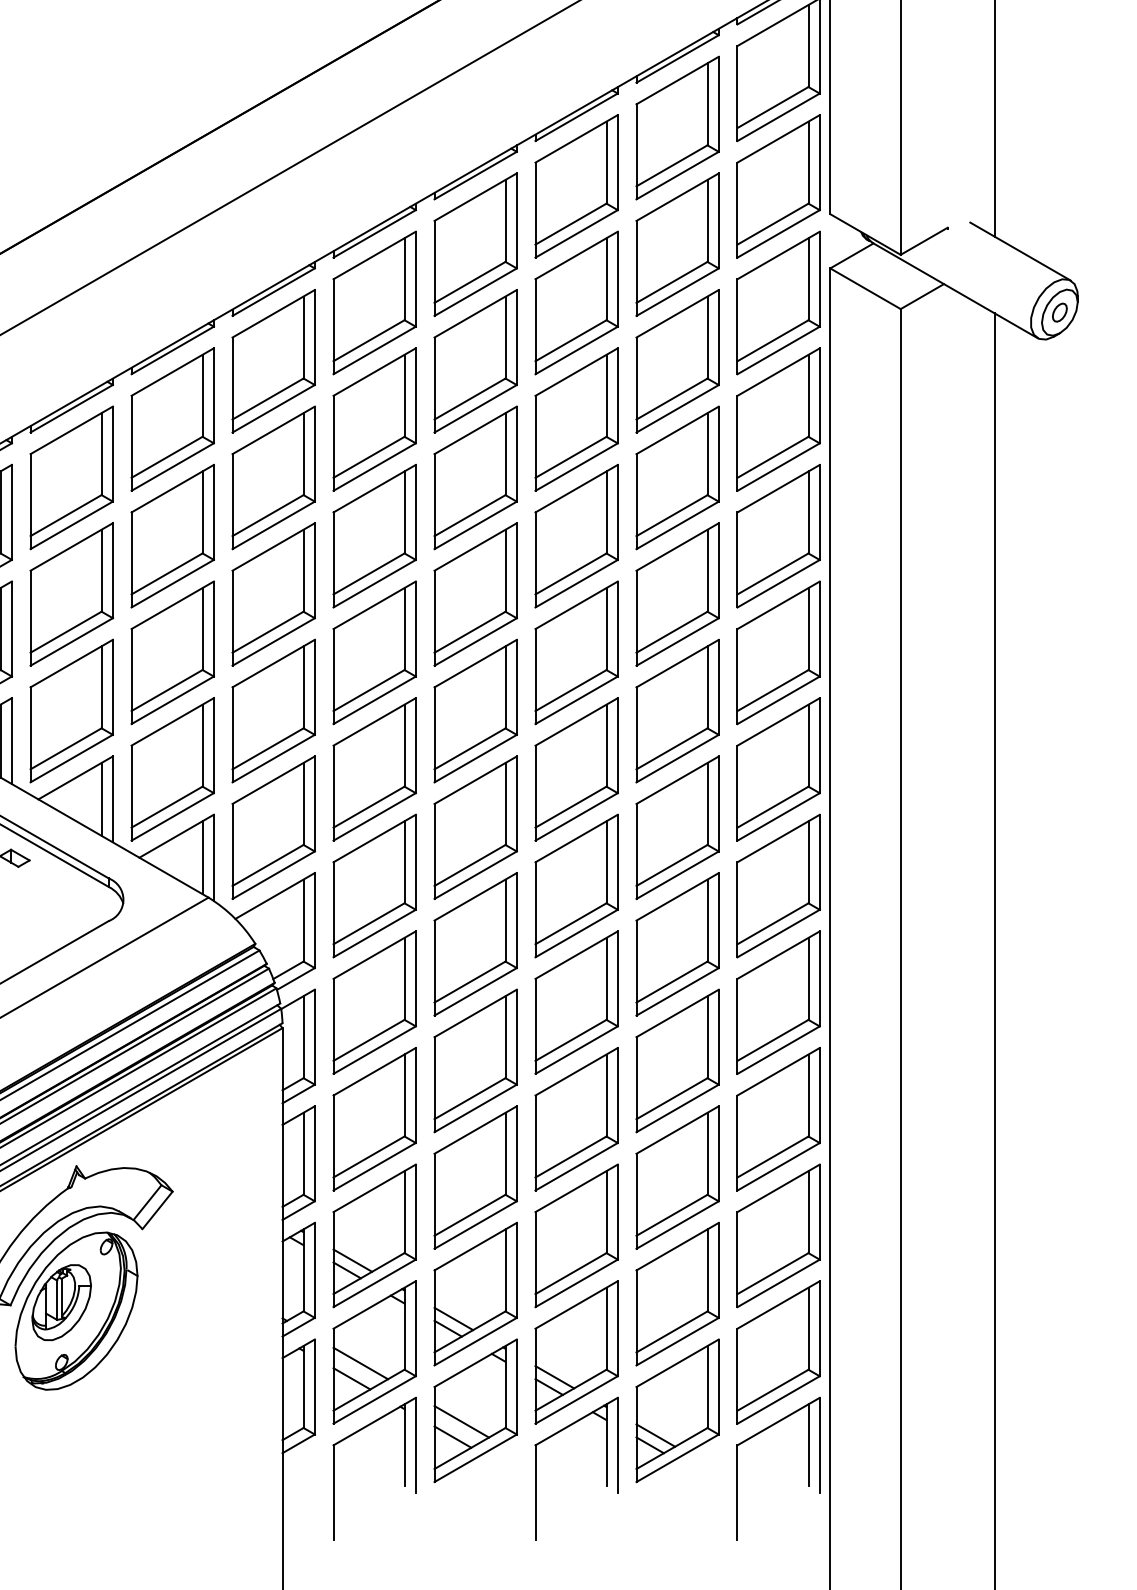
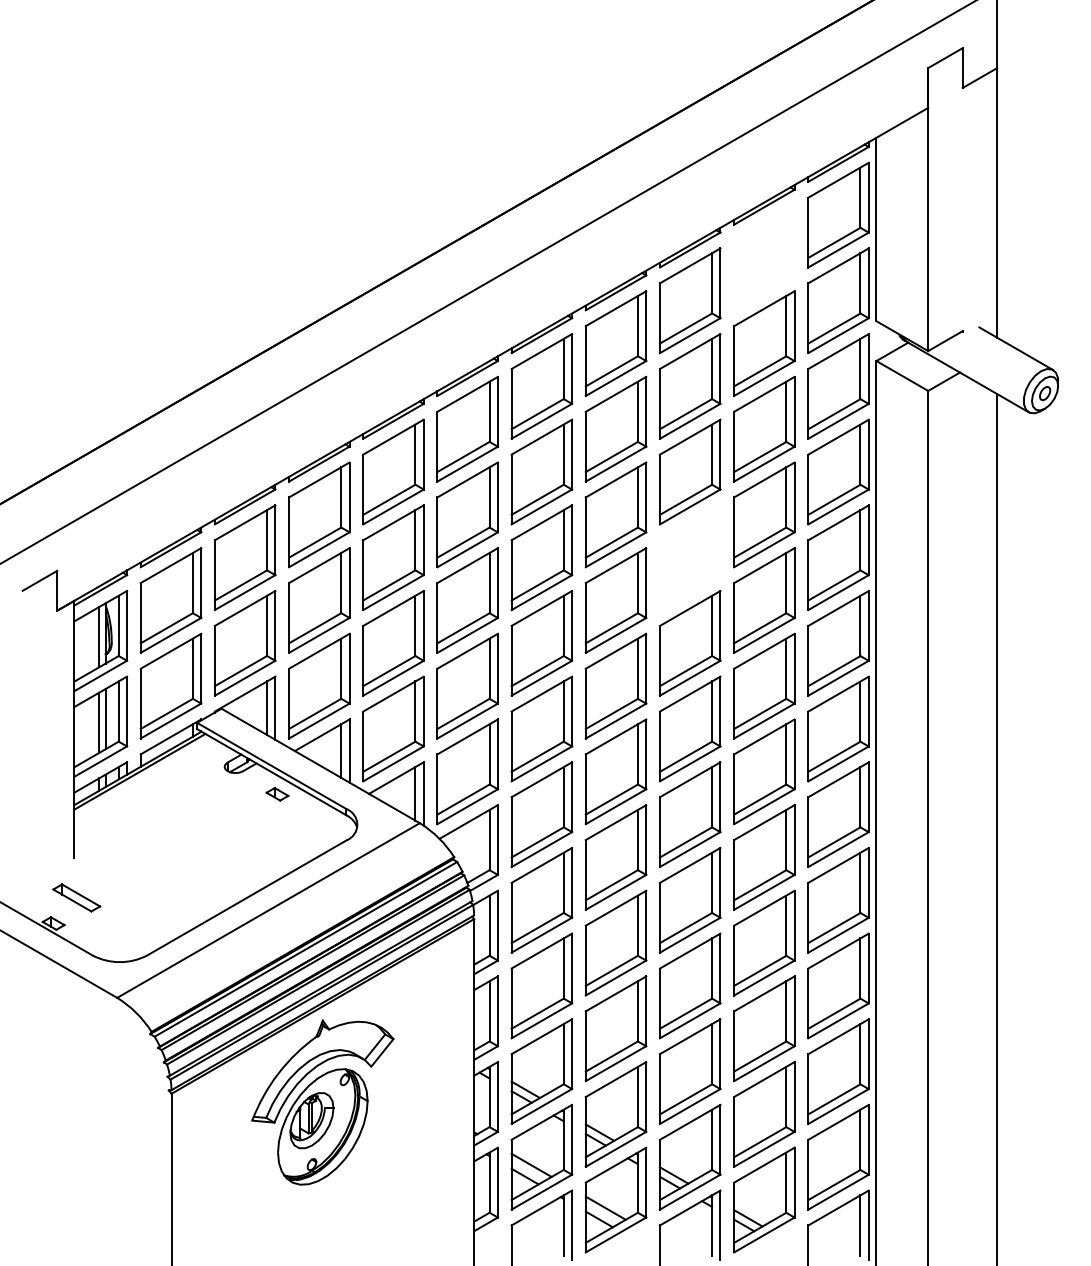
part: (677, 127) -> (764, 257), removed
part: (575, 535) -> (689, 557), removed

